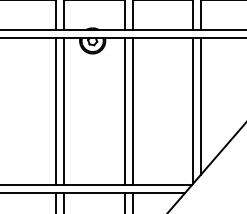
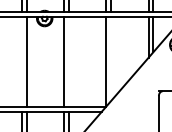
line: (201, 105) -> (111, 58), removed
line: (56, 110) -> (22, 61), removed
line: (132, 110) -> (69, 61), removed

